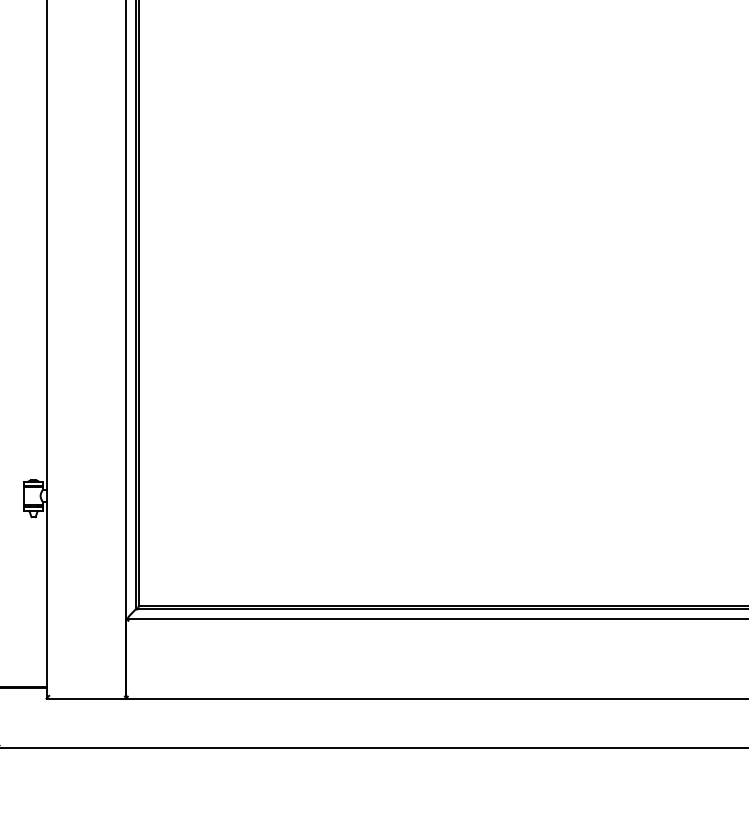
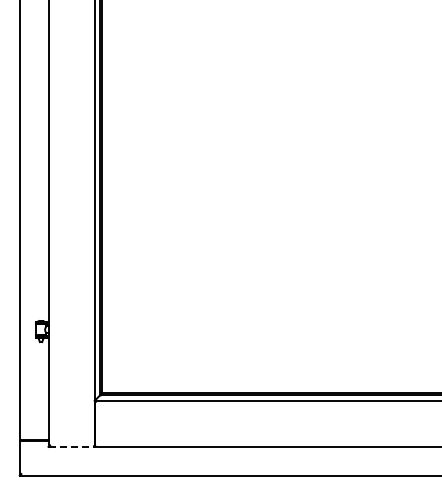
line: (87, 697) -> (72, 446), solid -> dashed

